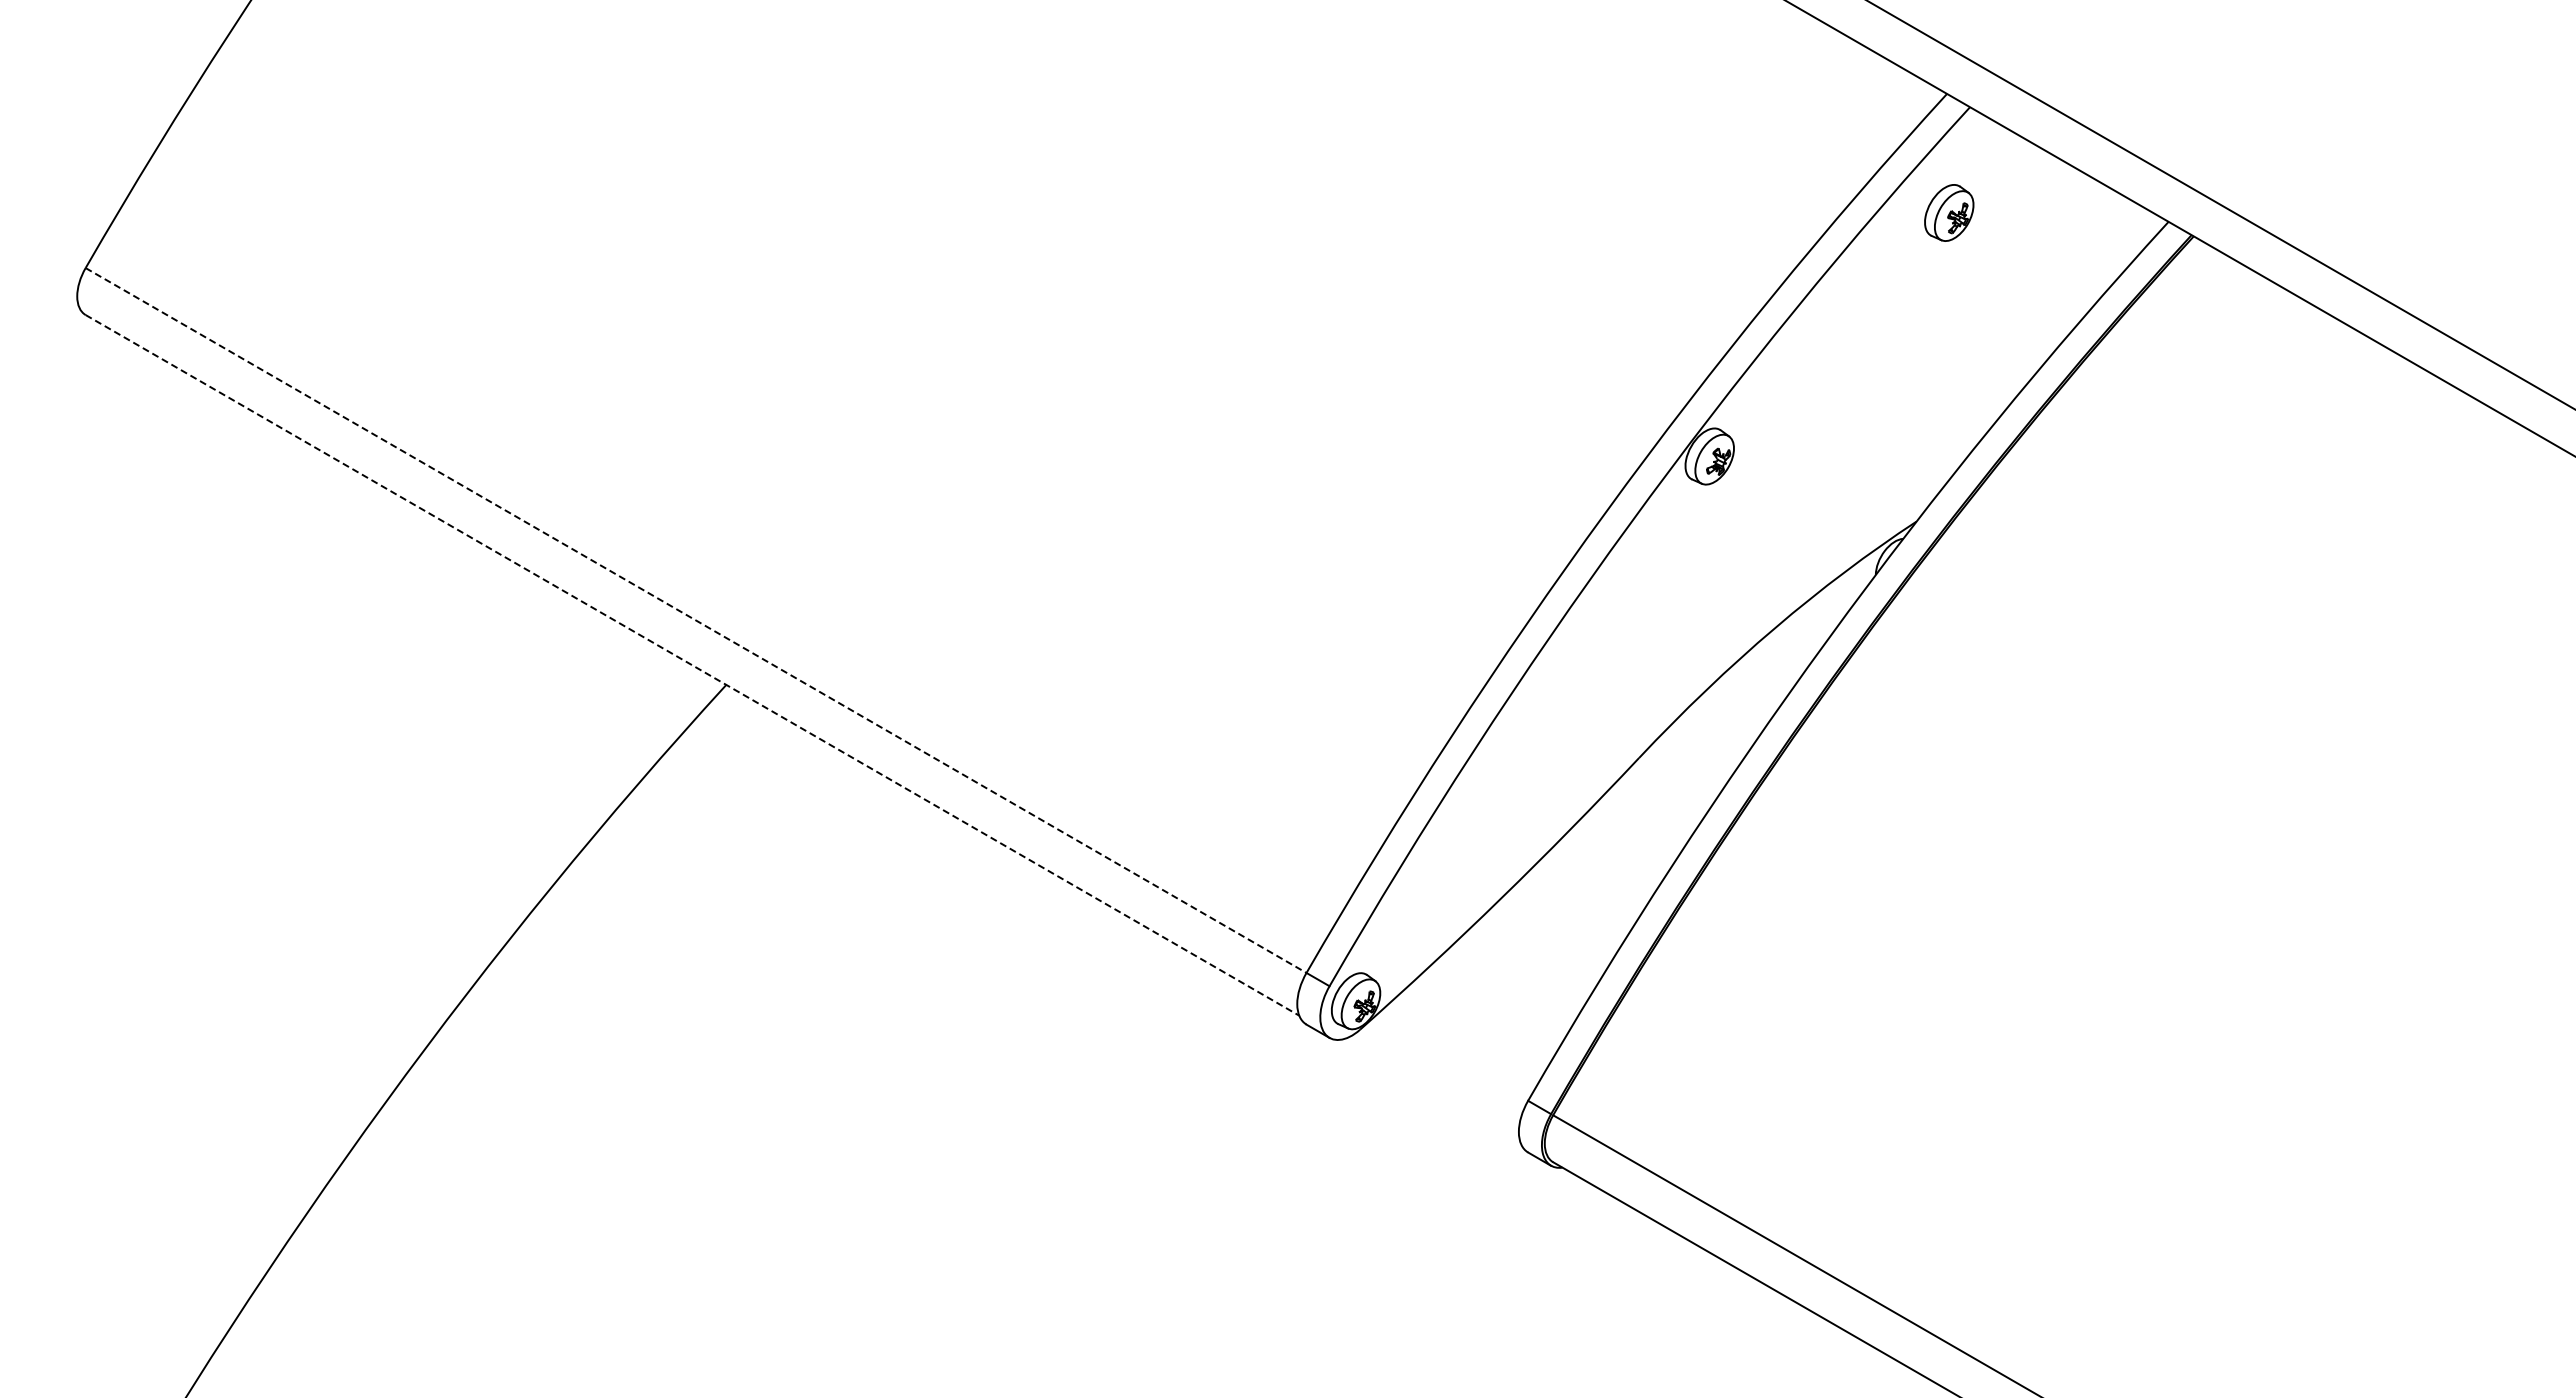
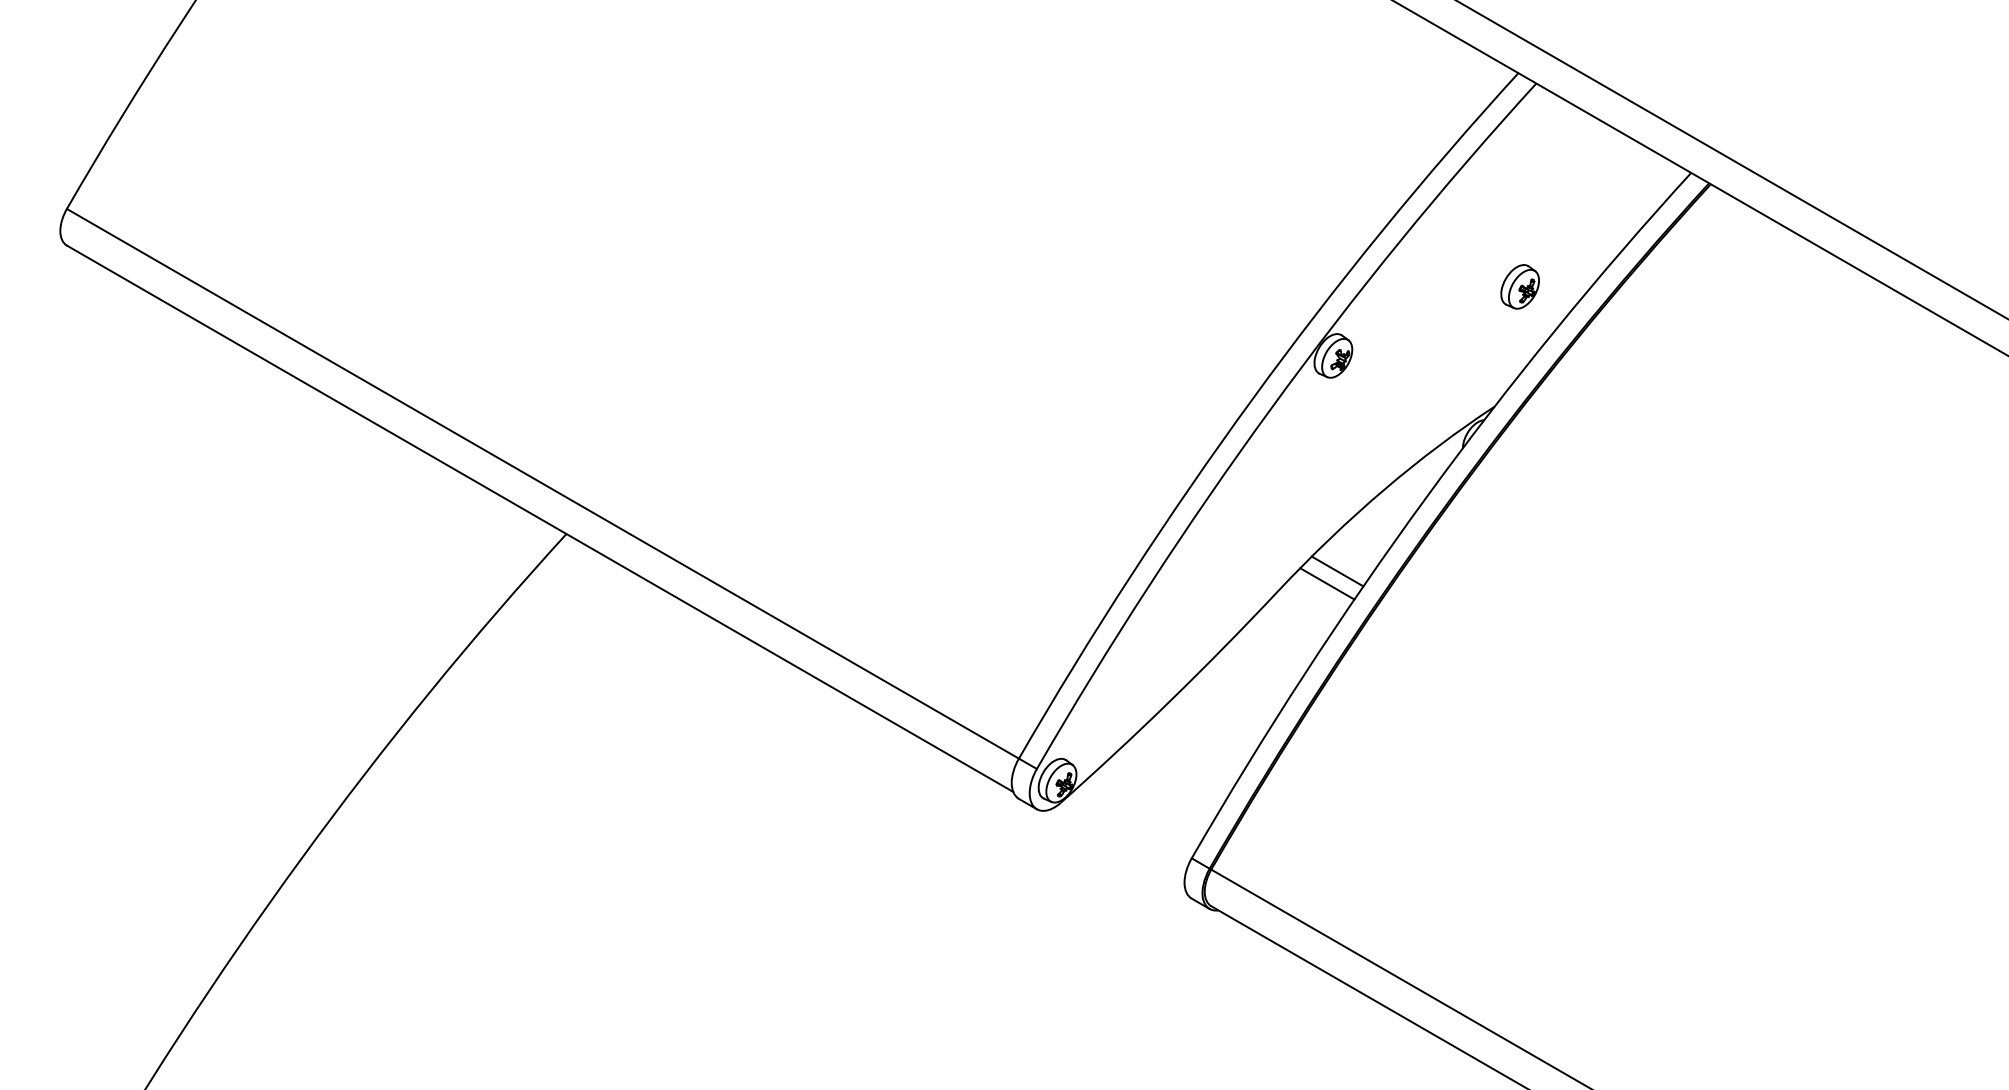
part: (1949, 212) -> (1520, 286), moved
line: (696, 620) -> (543, 483), dashed -> solid
line: (692, 665) -> (540, 518), dashed -> solid
line: (1715, 732) -> (1337, 571), added
line: (1701, 748) -> (1326, 583), added

